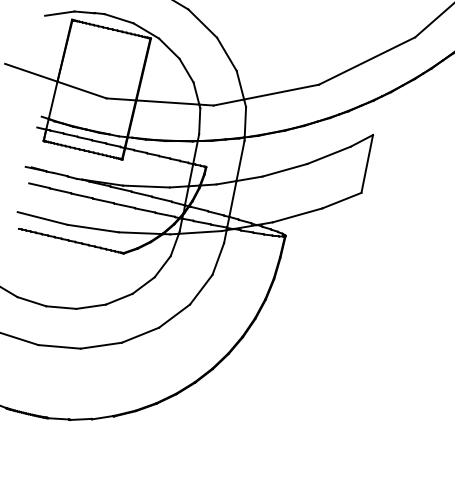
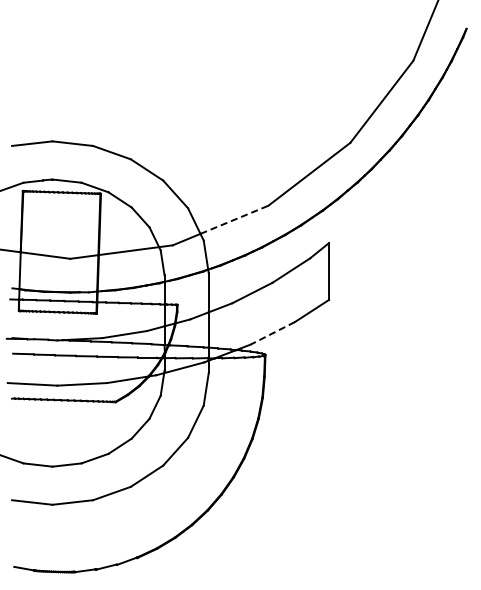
line: (281, 91) -> (234, 219), solid -> dashed
line: (297, 215) -> (272, 333), solid -> dashed

